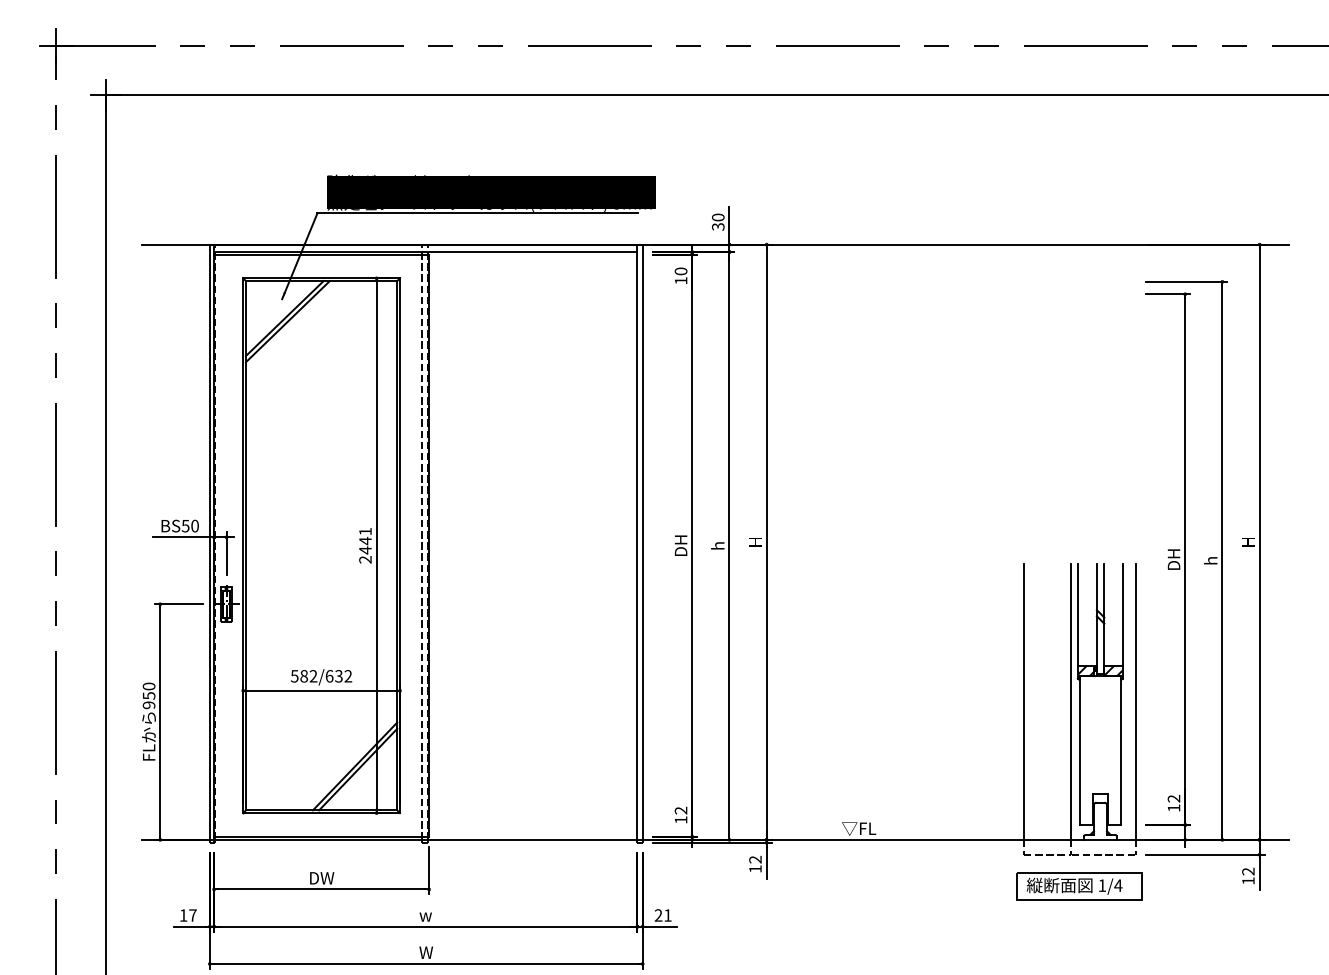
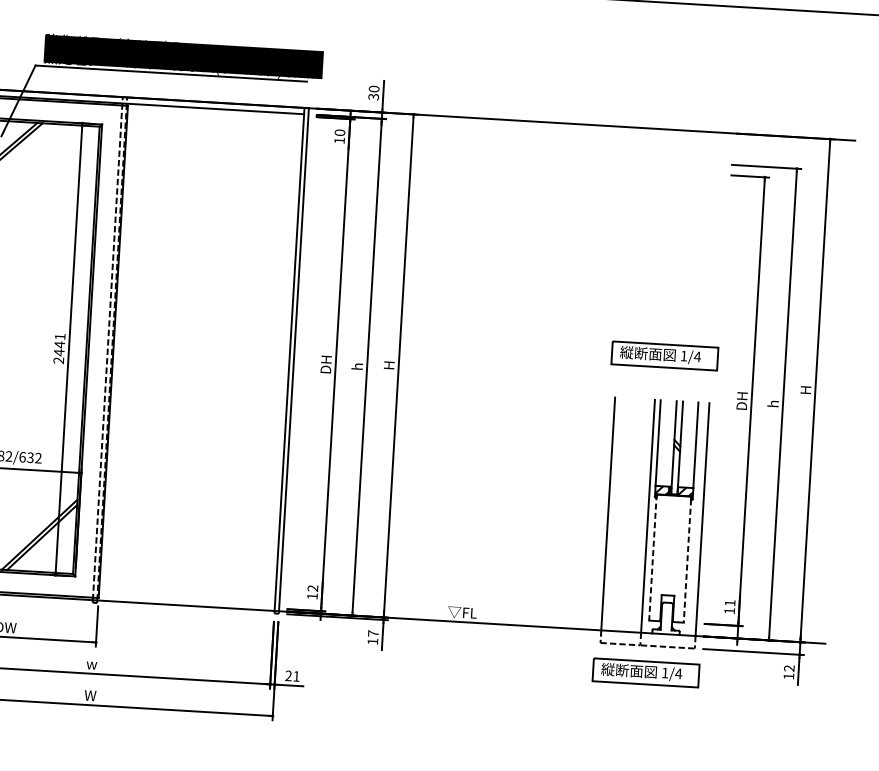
part: (1079, 511) -> (664, 355), added
line: (1079, 750) -> (652, 557), solid -> dashed
line: (1120, 752) -> (687, 561), solid -> dashed
text: (1173, 798) -> (729, 602), 12 -> 11
text: (755, 859) -> (373, 633), 12 -> 17

